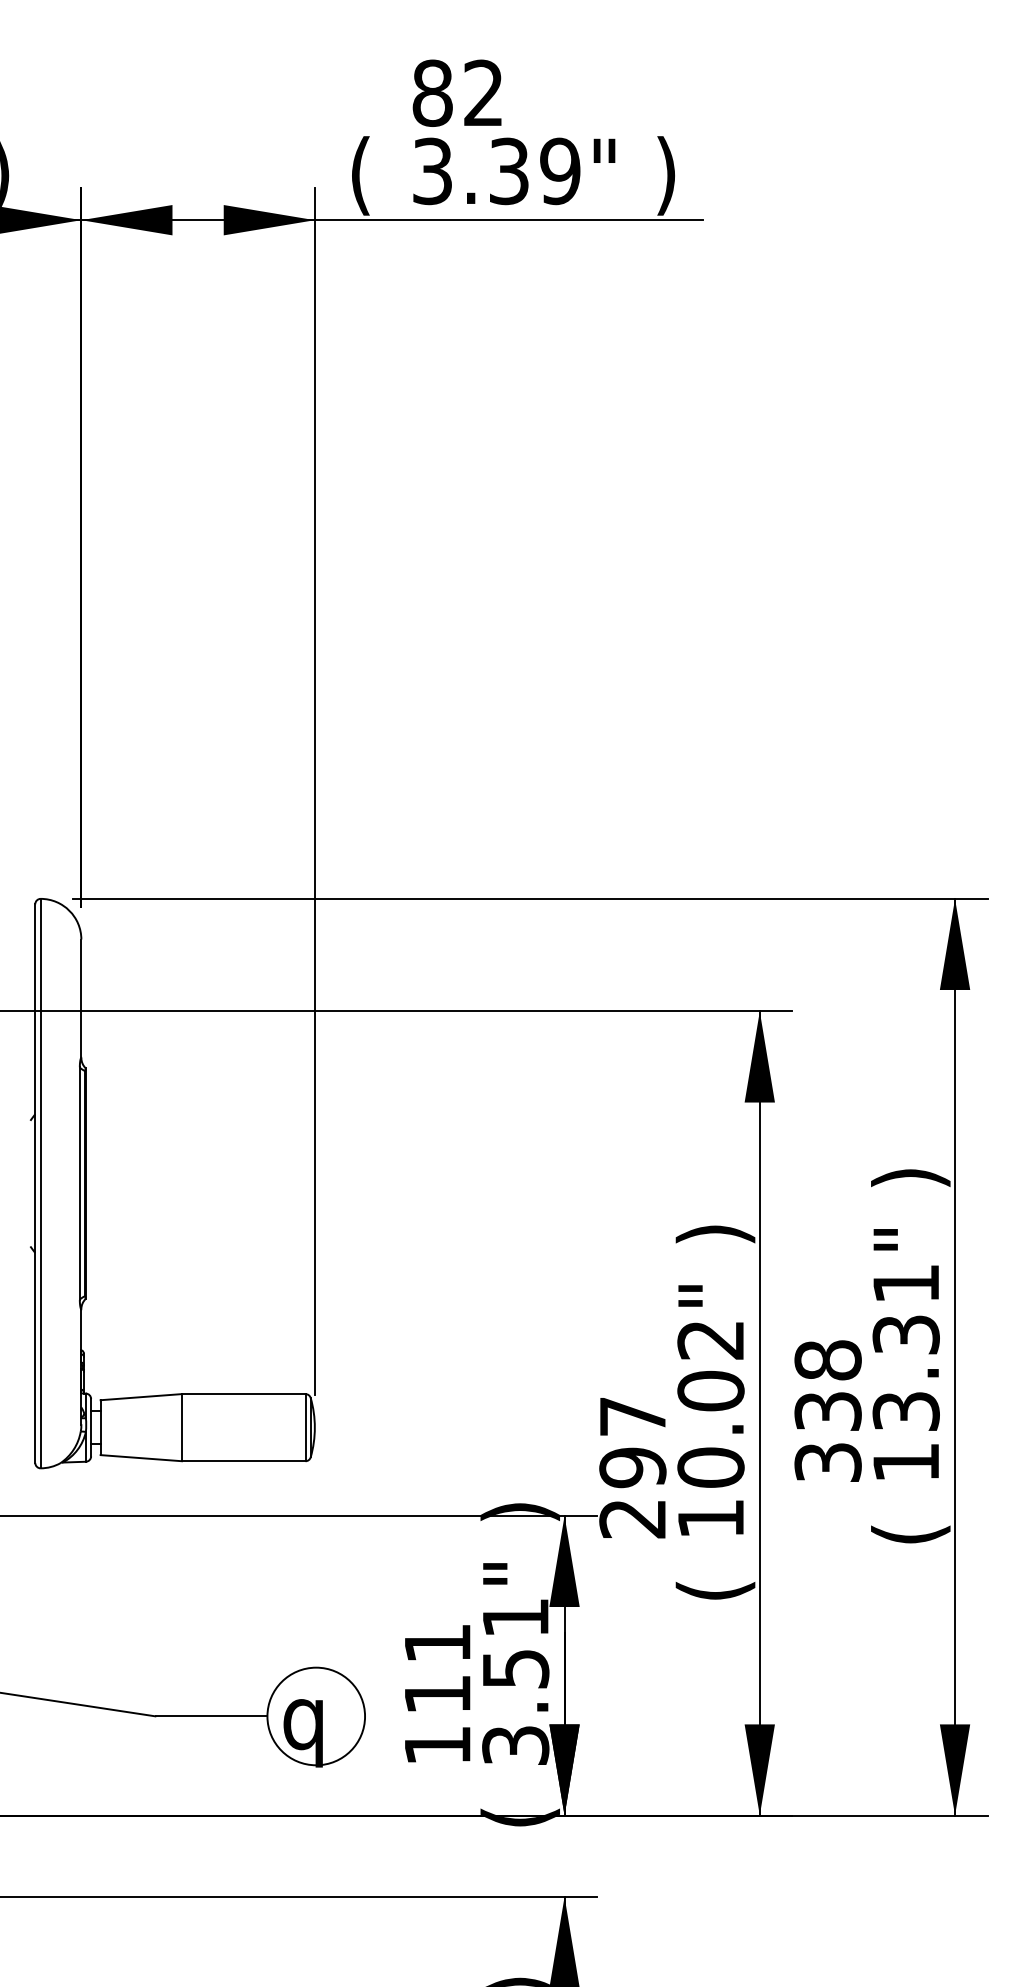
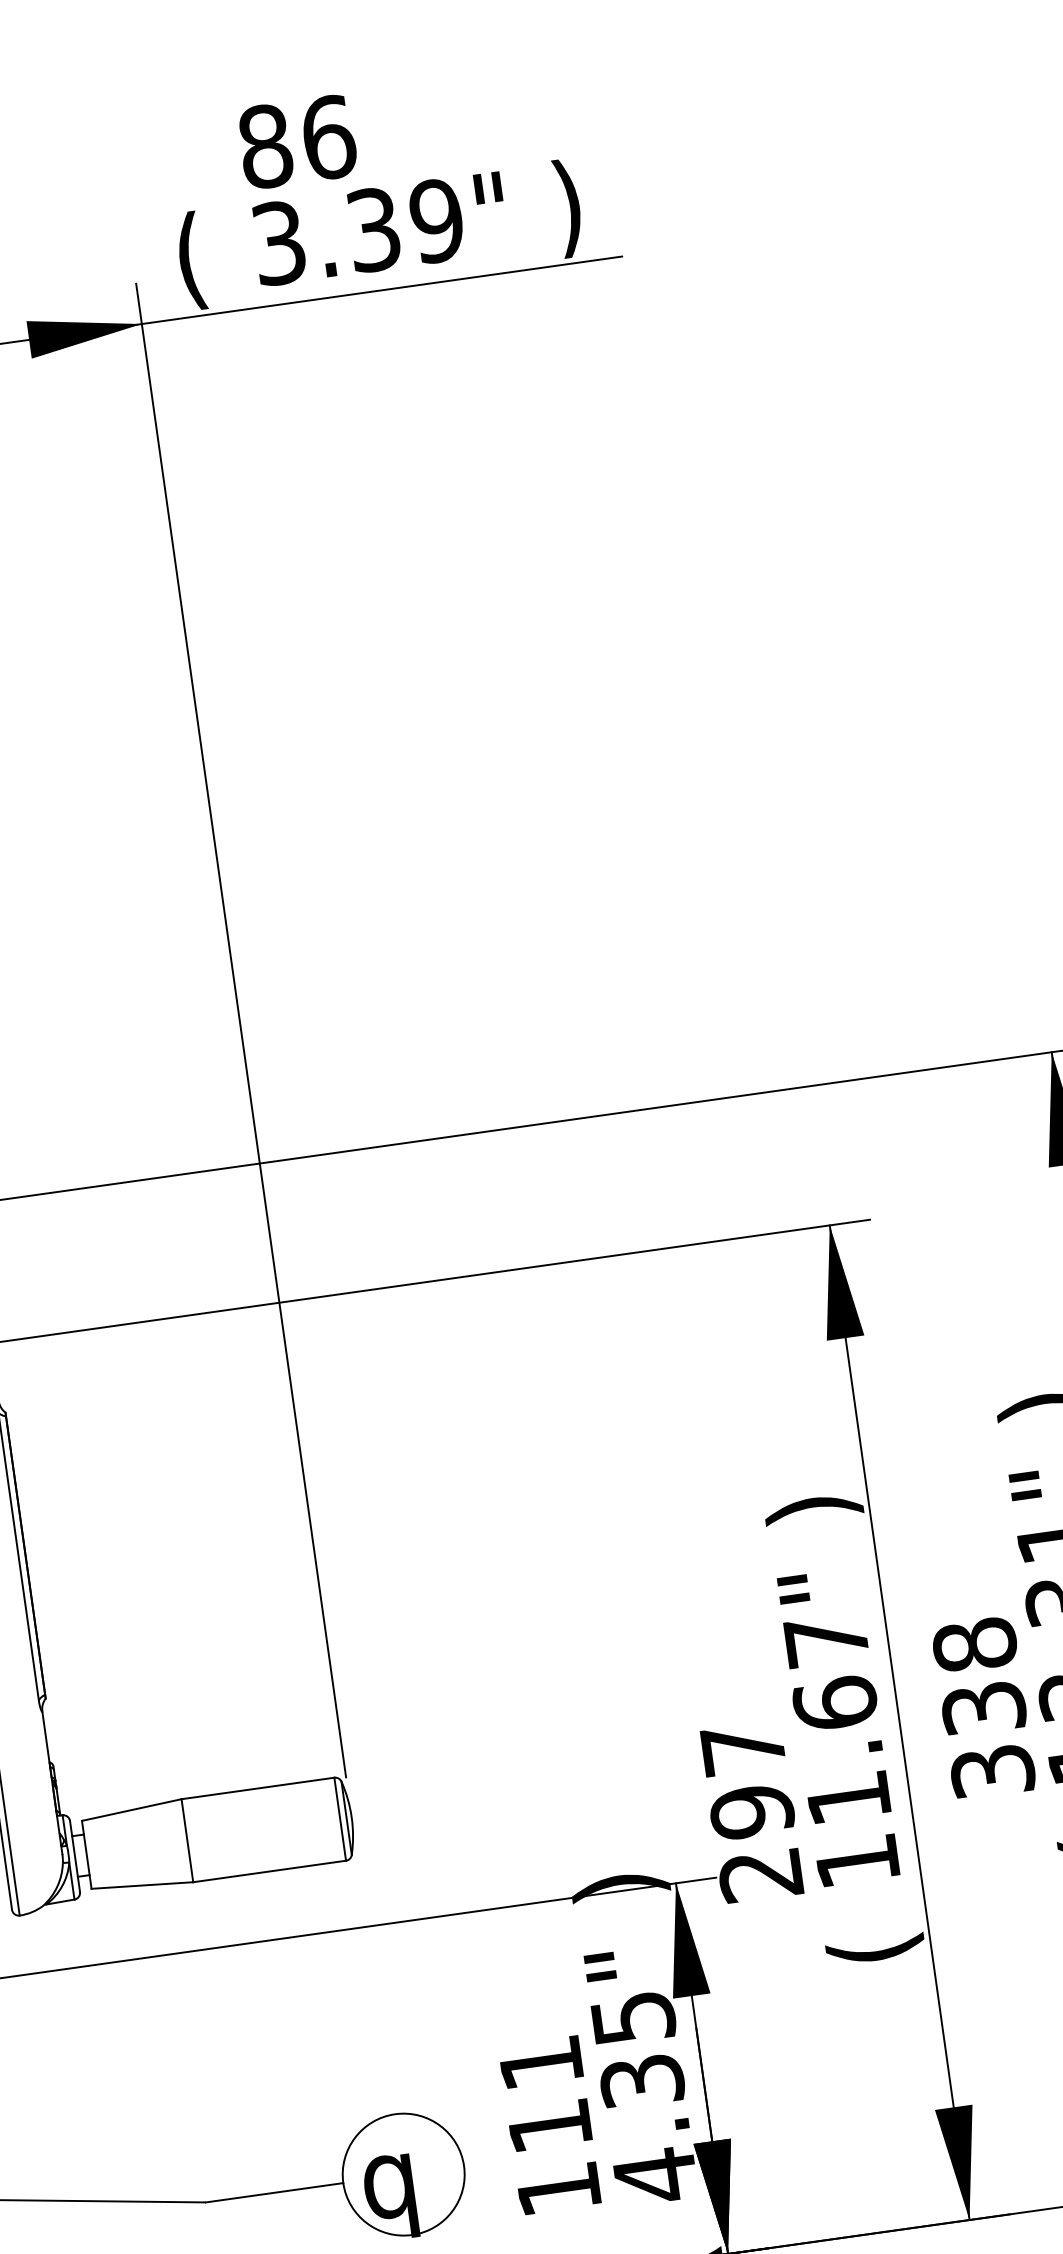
text: (484, 92) -> (329, 136), 82 -> 86
text: (710, 1404) -> (837, 1720), 10.02" -> 11.67"
text: (515, 1683) -> (644, 2099), 3.51" -> 4.35"

